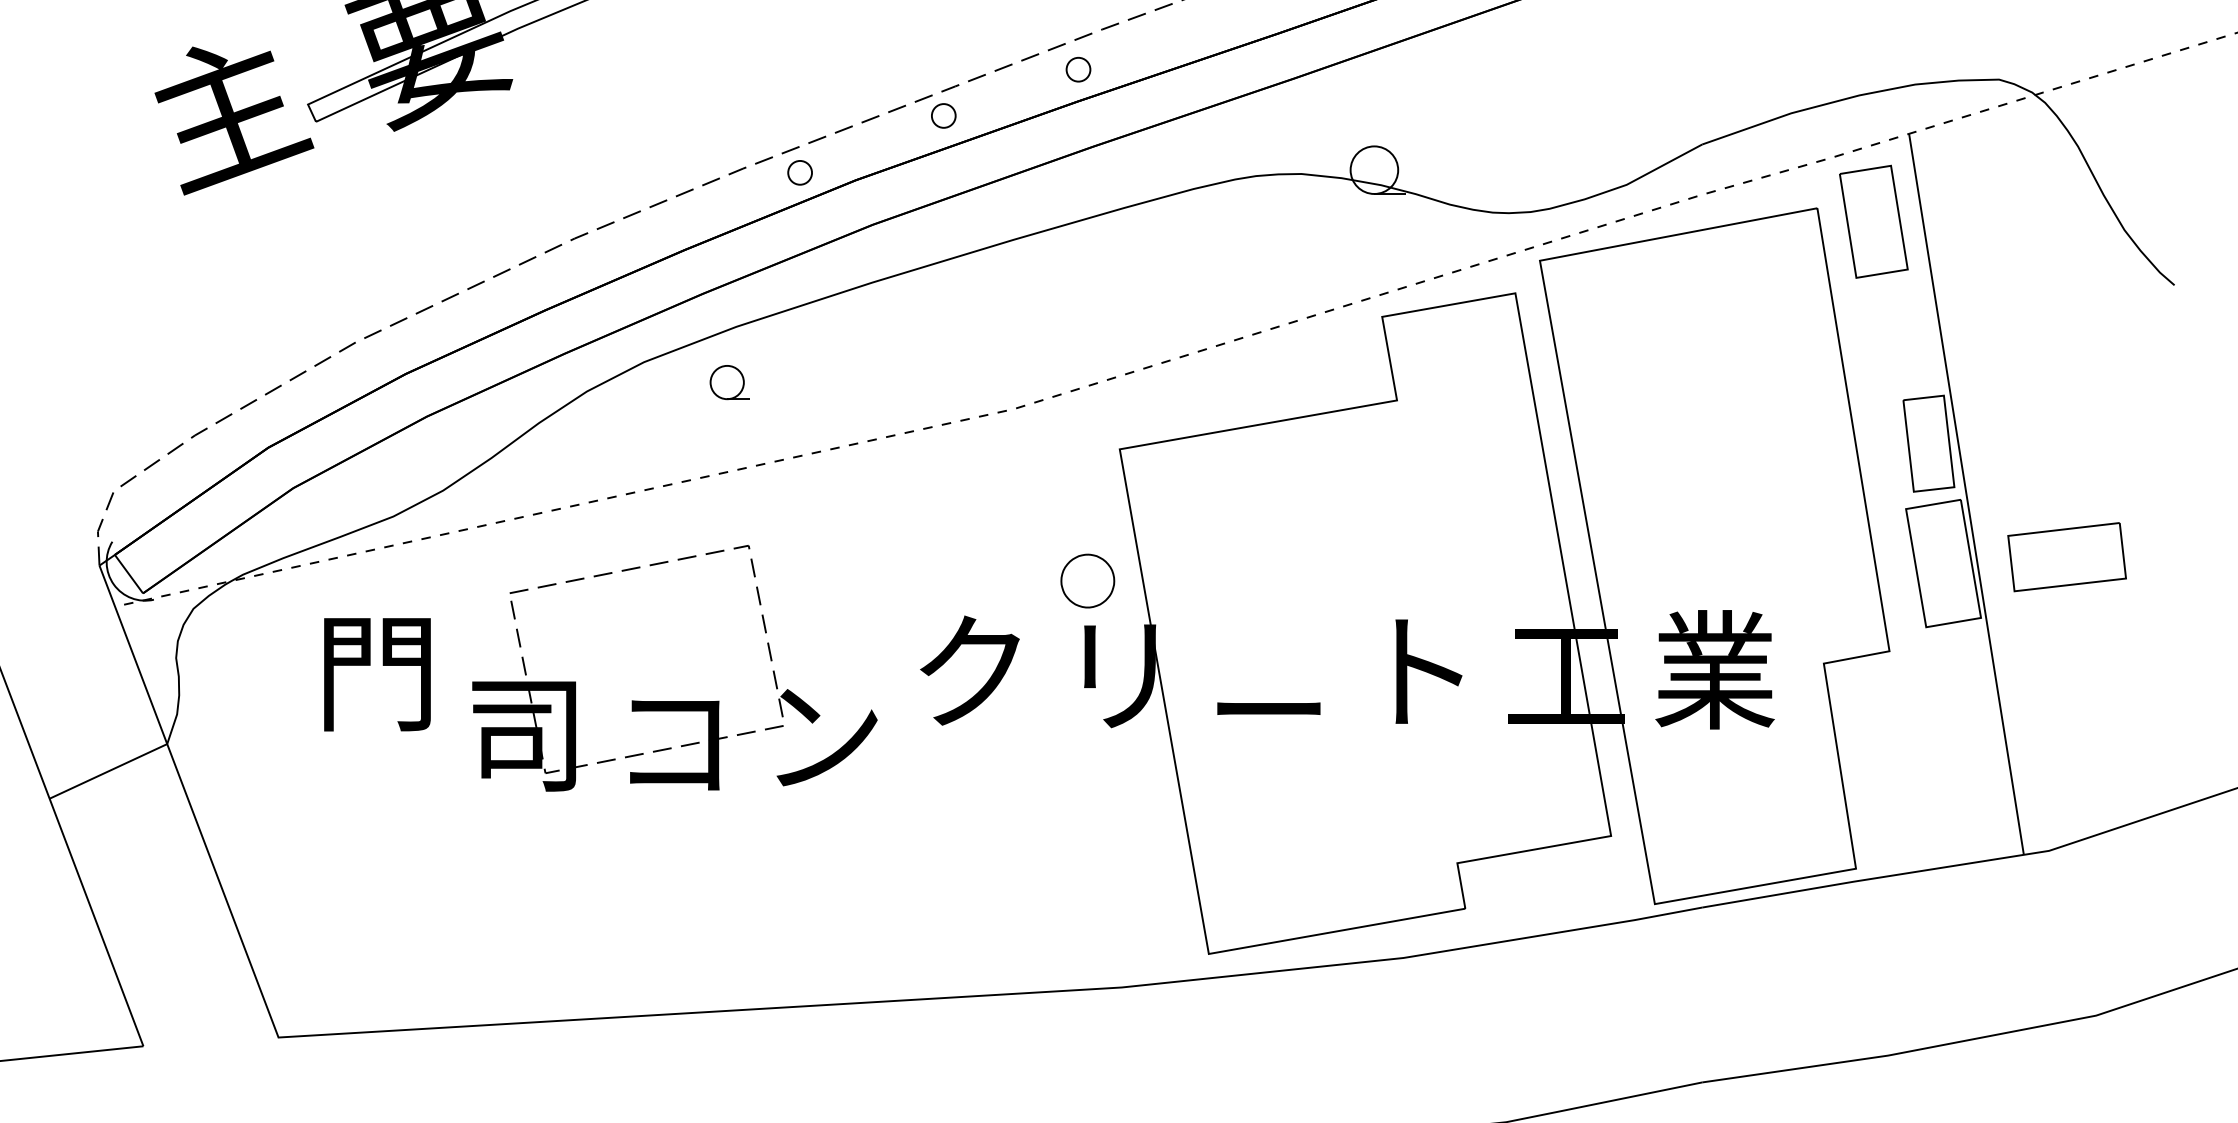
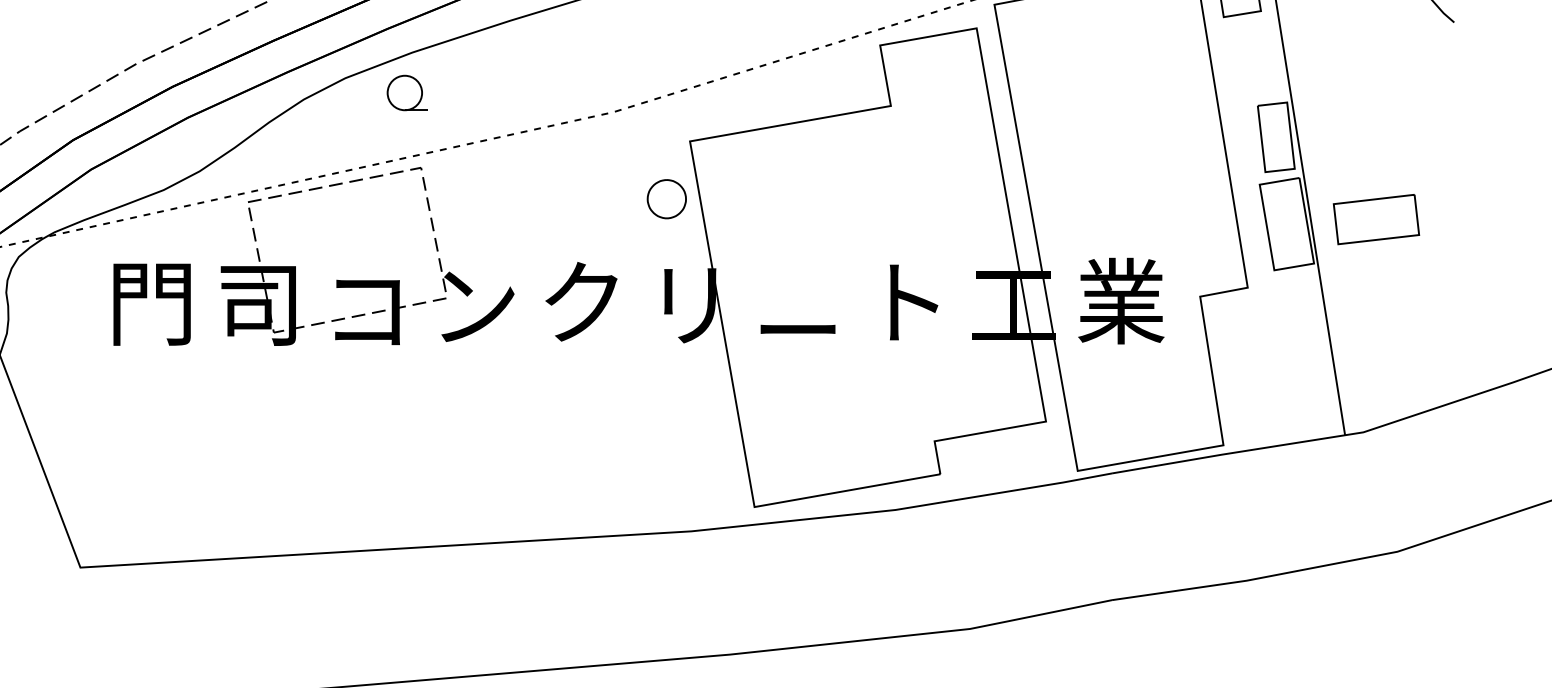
part: (729, 382) -> (407, 92), size x1.43
part: (1087, 580) -> (666, 198), moved
part: (674, 701) -> (367, 280), moved

